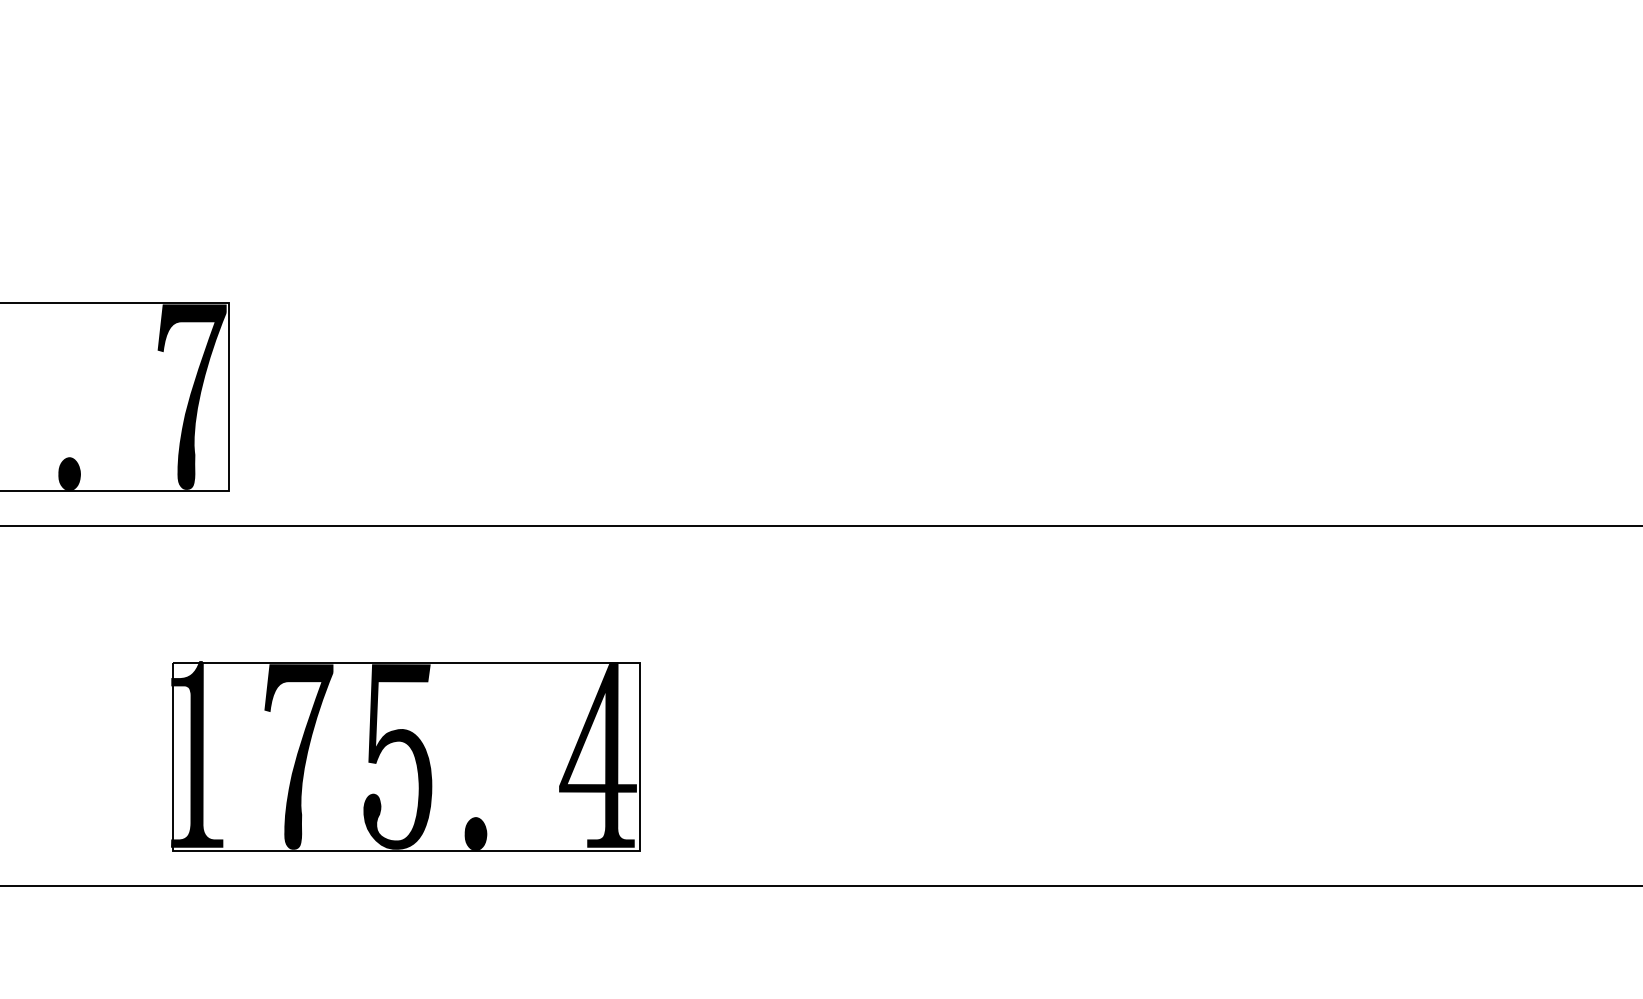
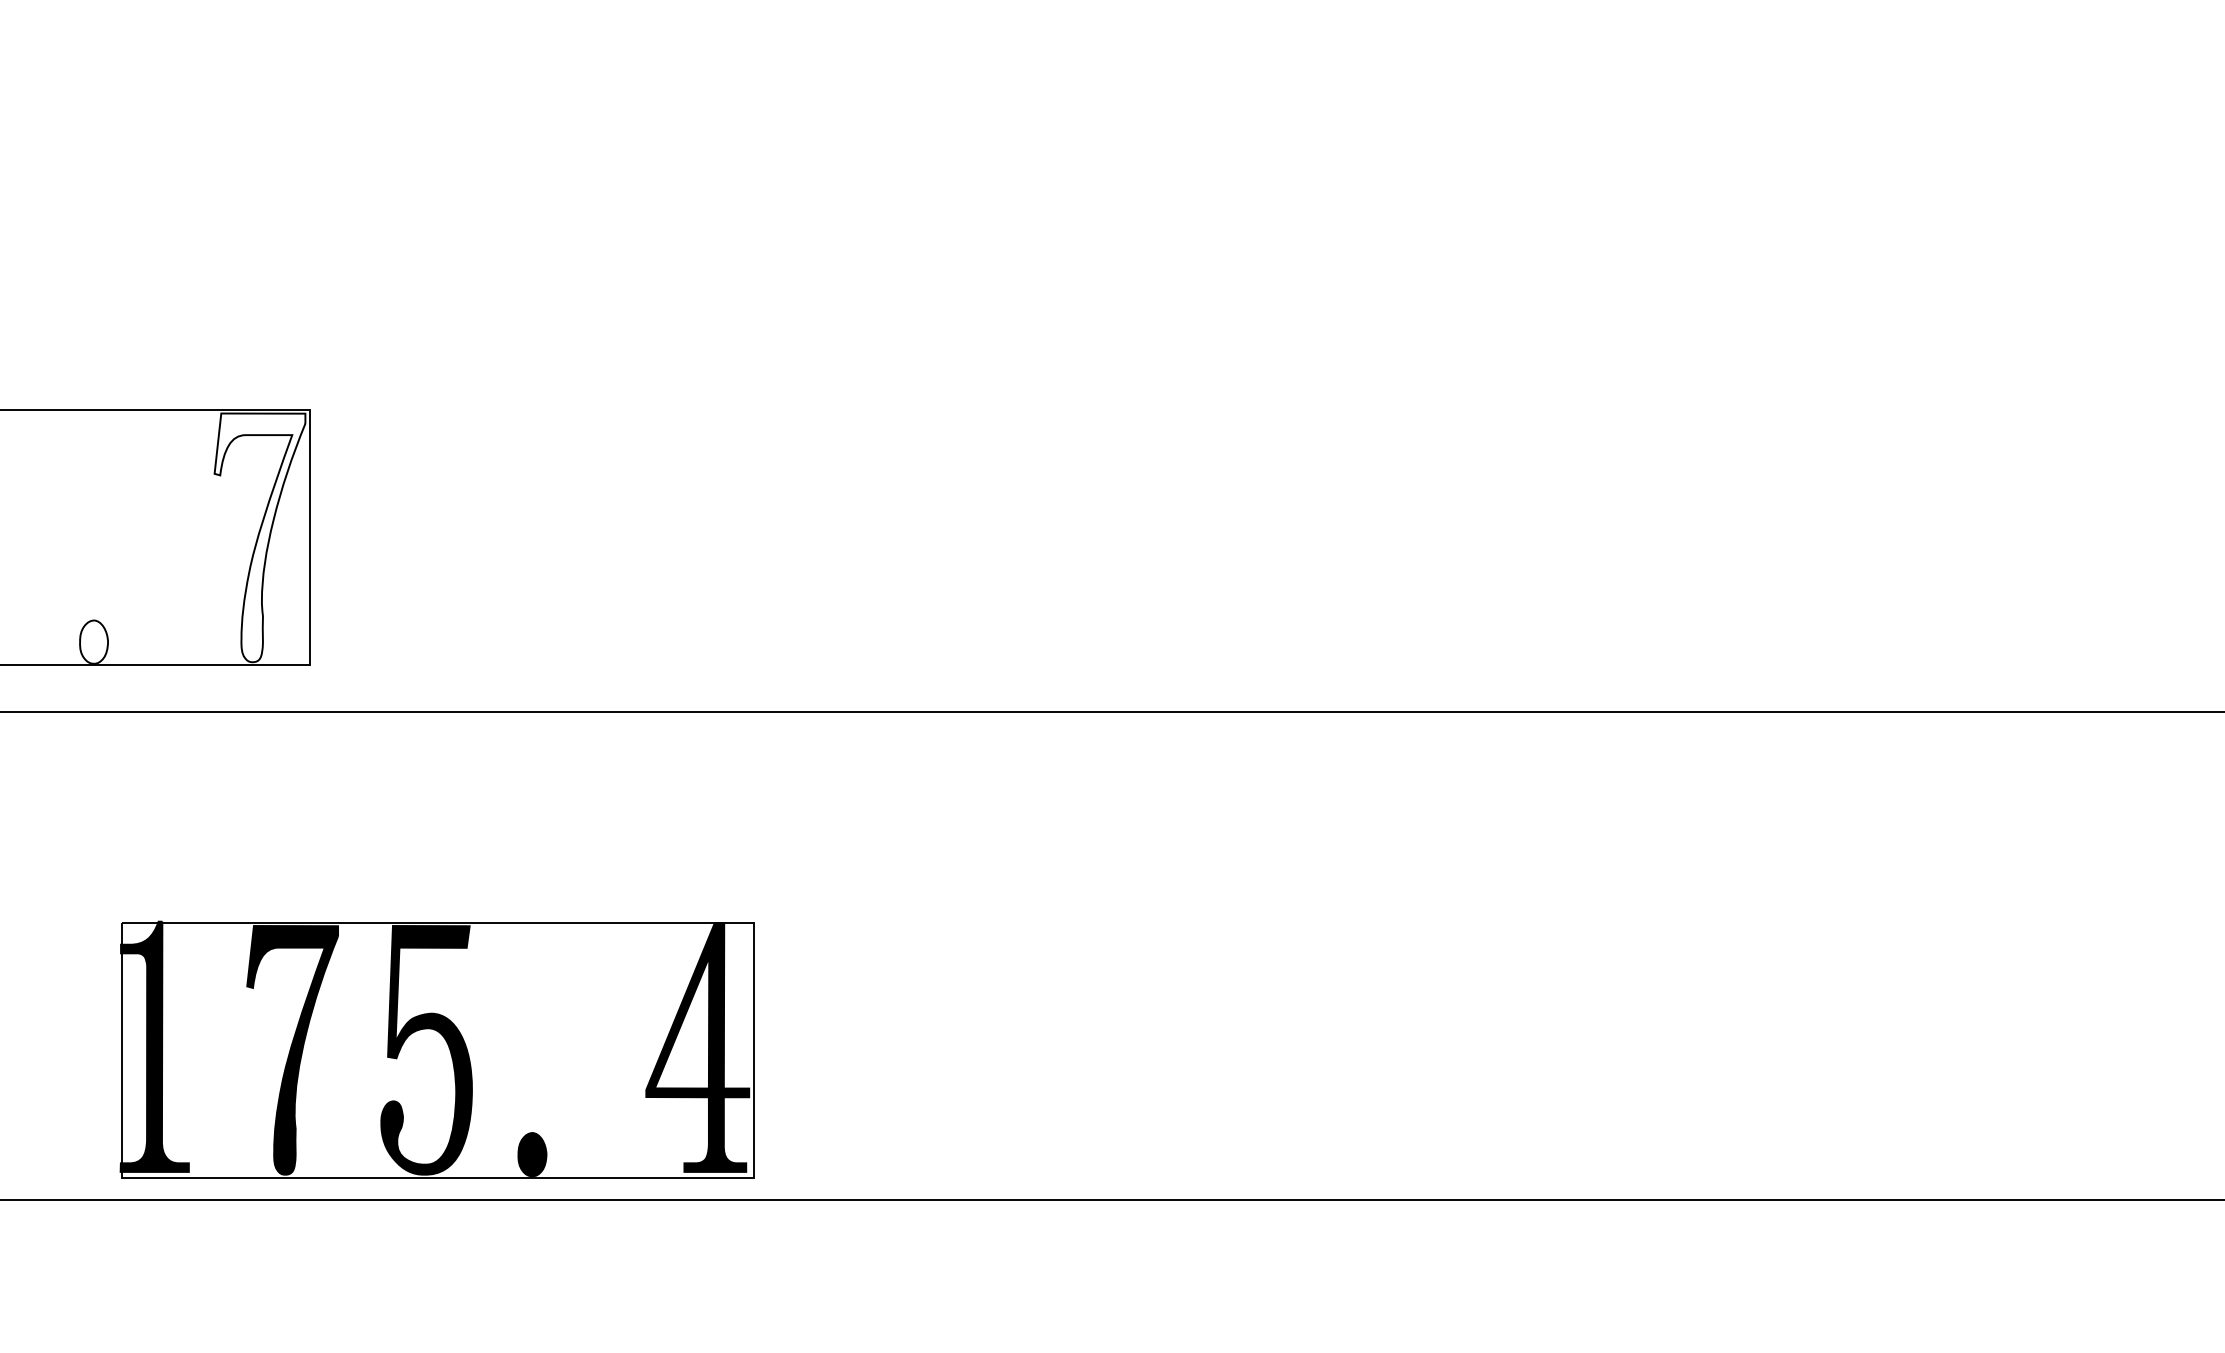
fill: (191, 396) -> (259, 537), removed
fill: (70, 473) -> (94, 641), removed
part: (405, 756) -> (436, 1049), moved

